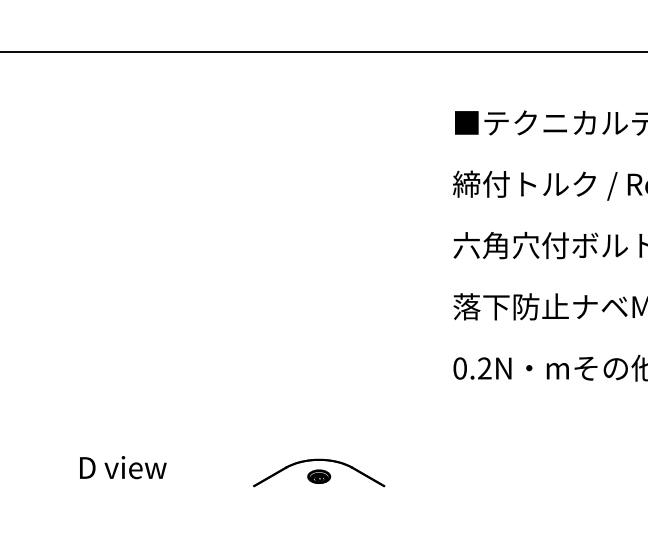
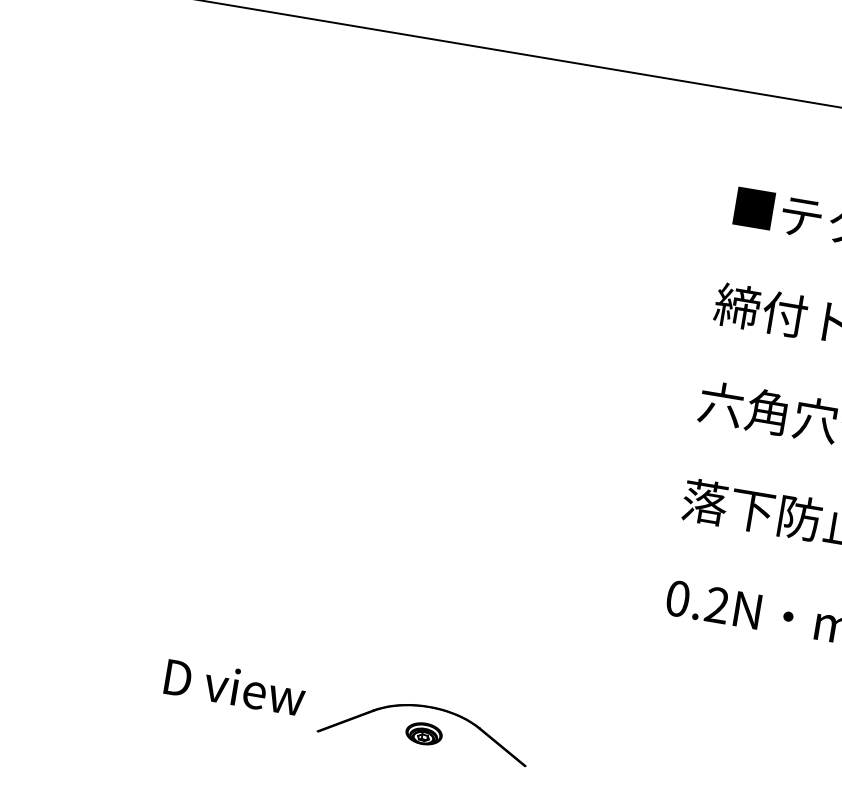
text: (123, 467) -> (235, 687), moved

